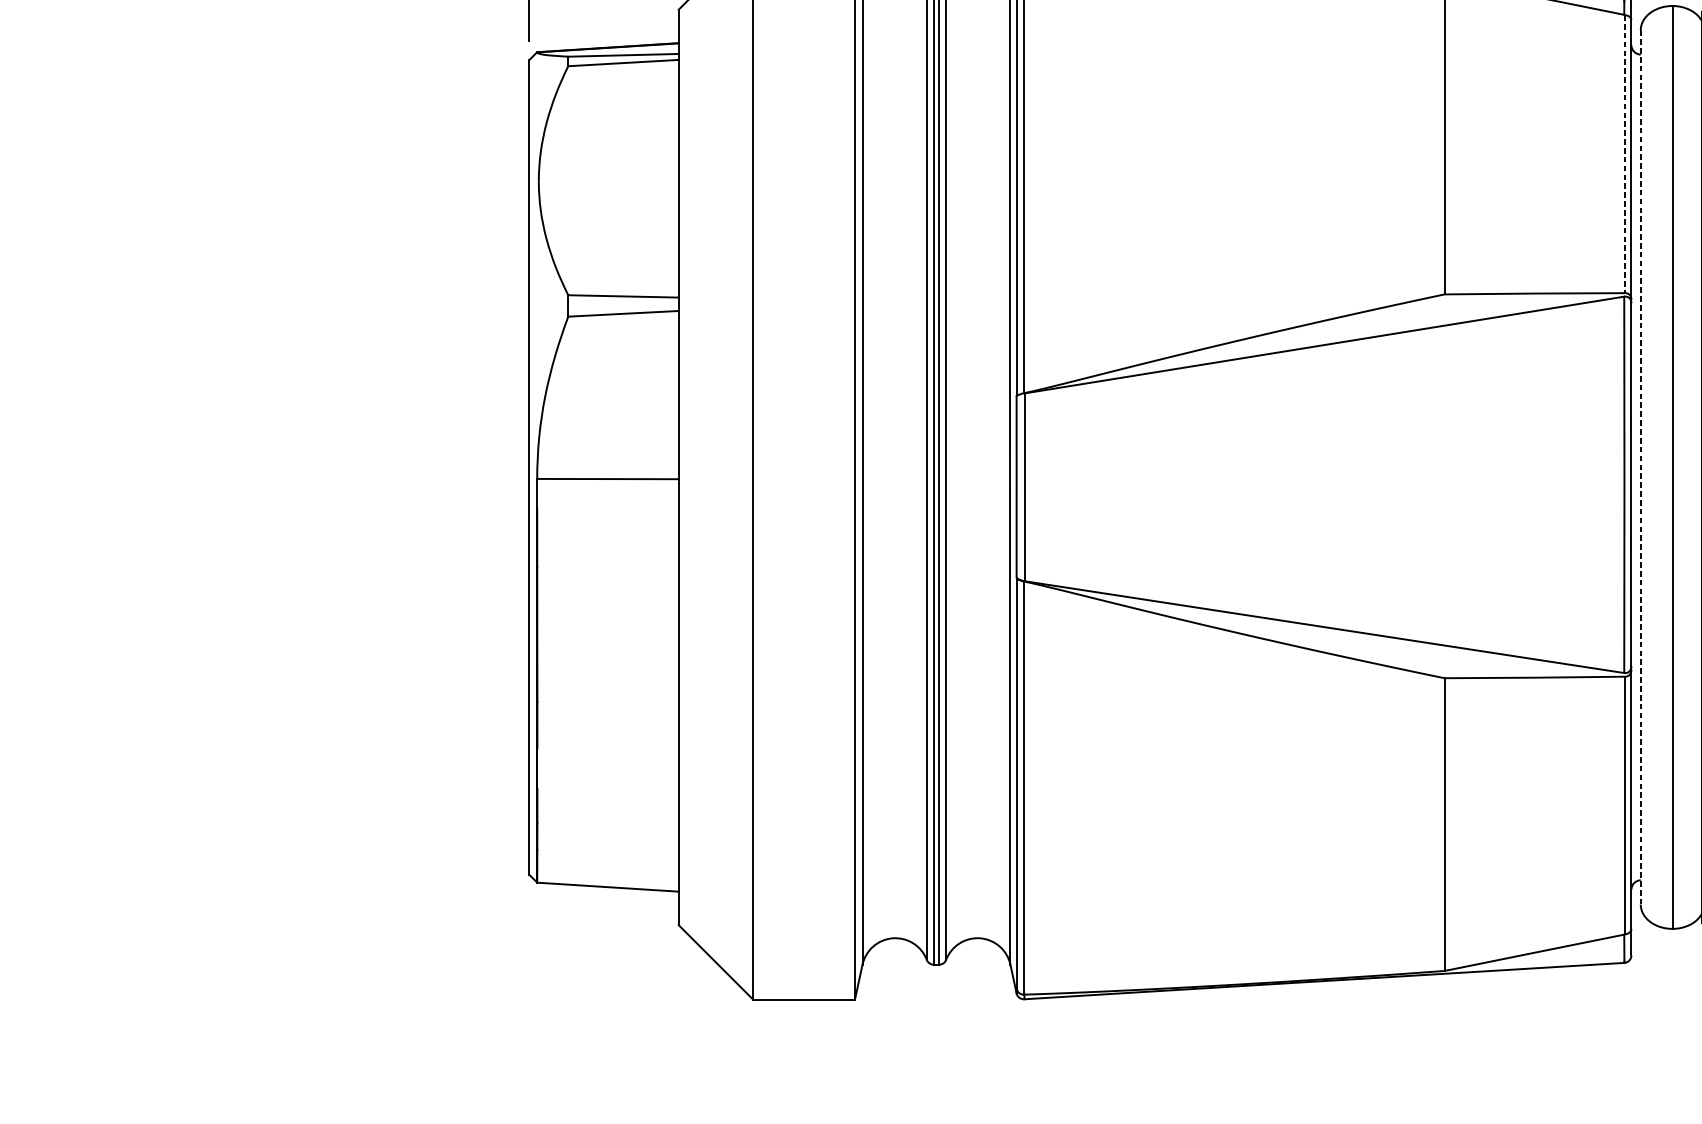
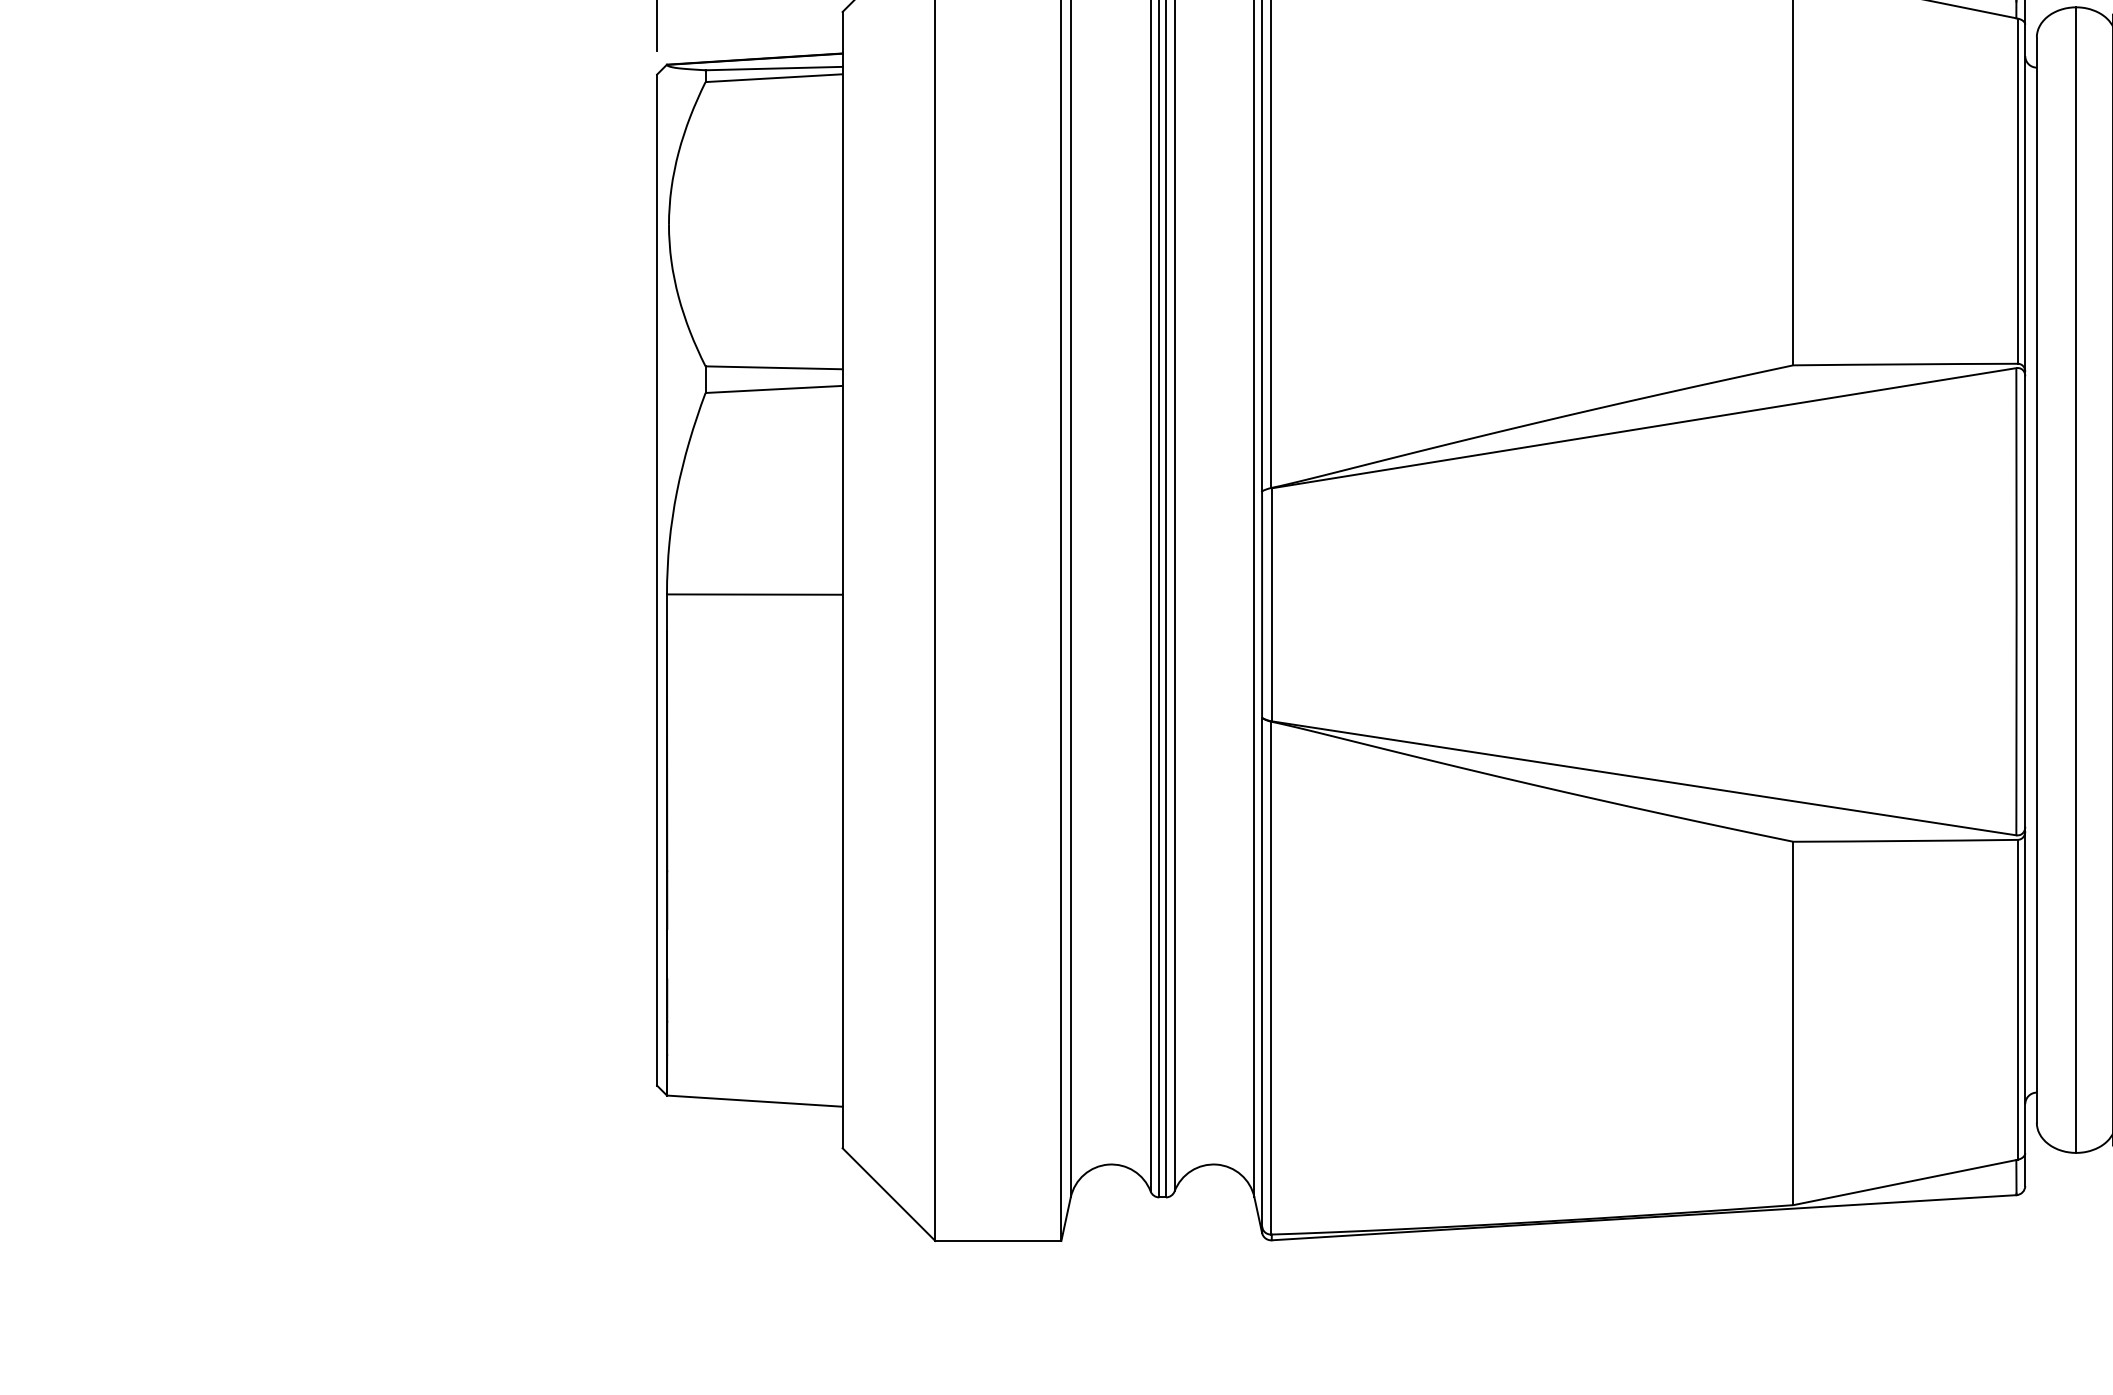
line: (1625, 154) -> (2017, 191), dashed -> solid
line: (1640, 467) -> (2036, 580), dashed -> solid

